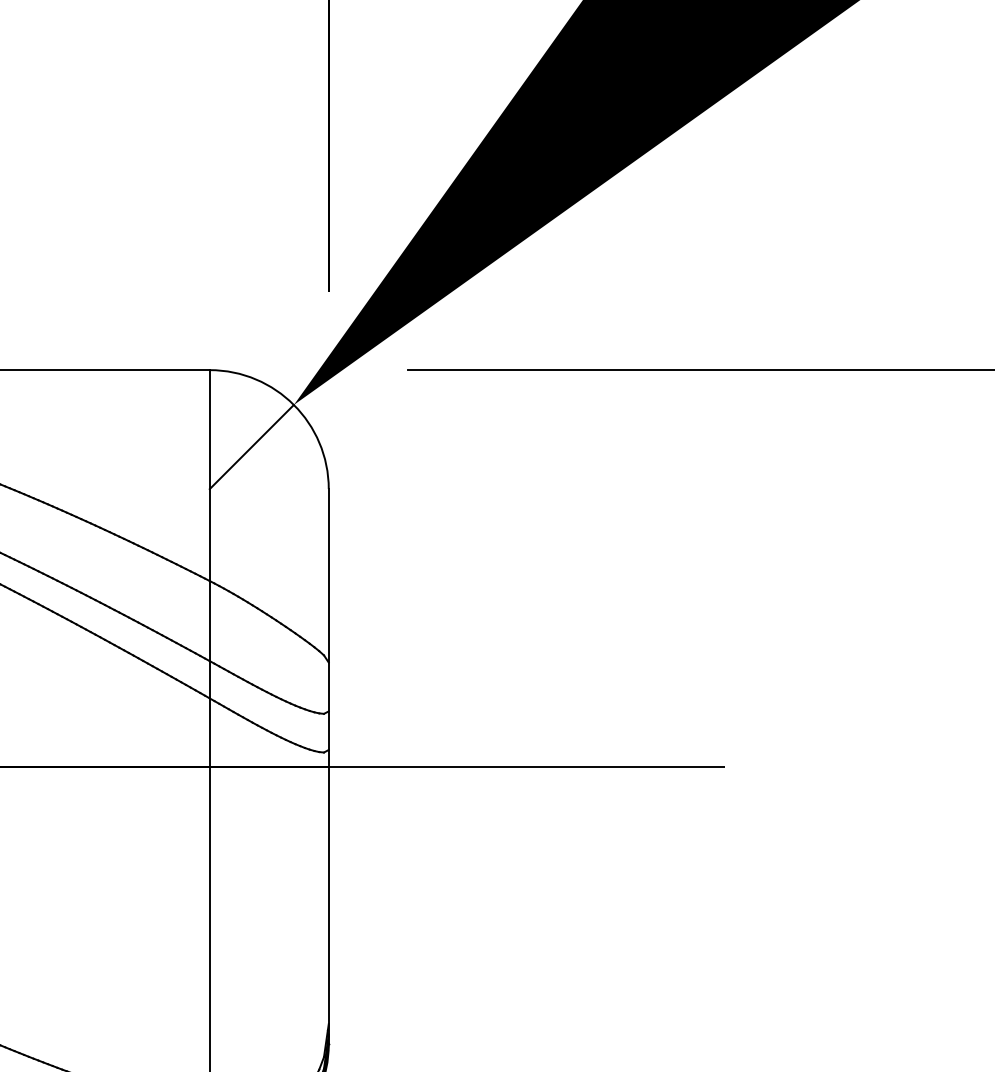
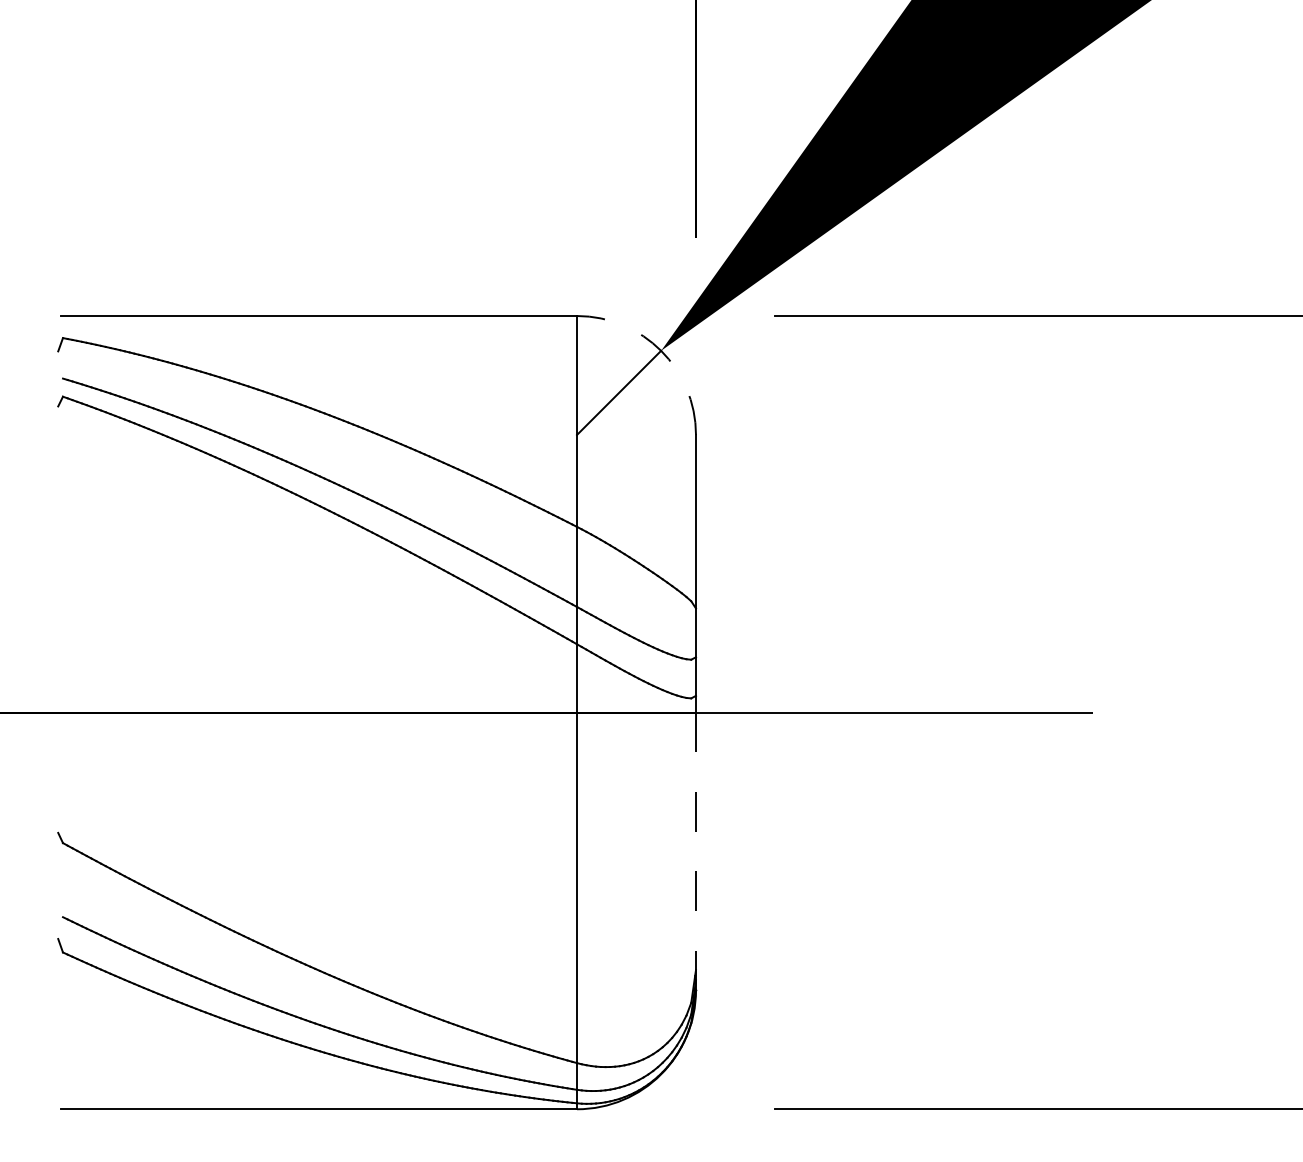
arc: (294, 404) -> (661, 350), solid -> dashed
line: (329, 905) -> (696, 851), solid -> dashed

